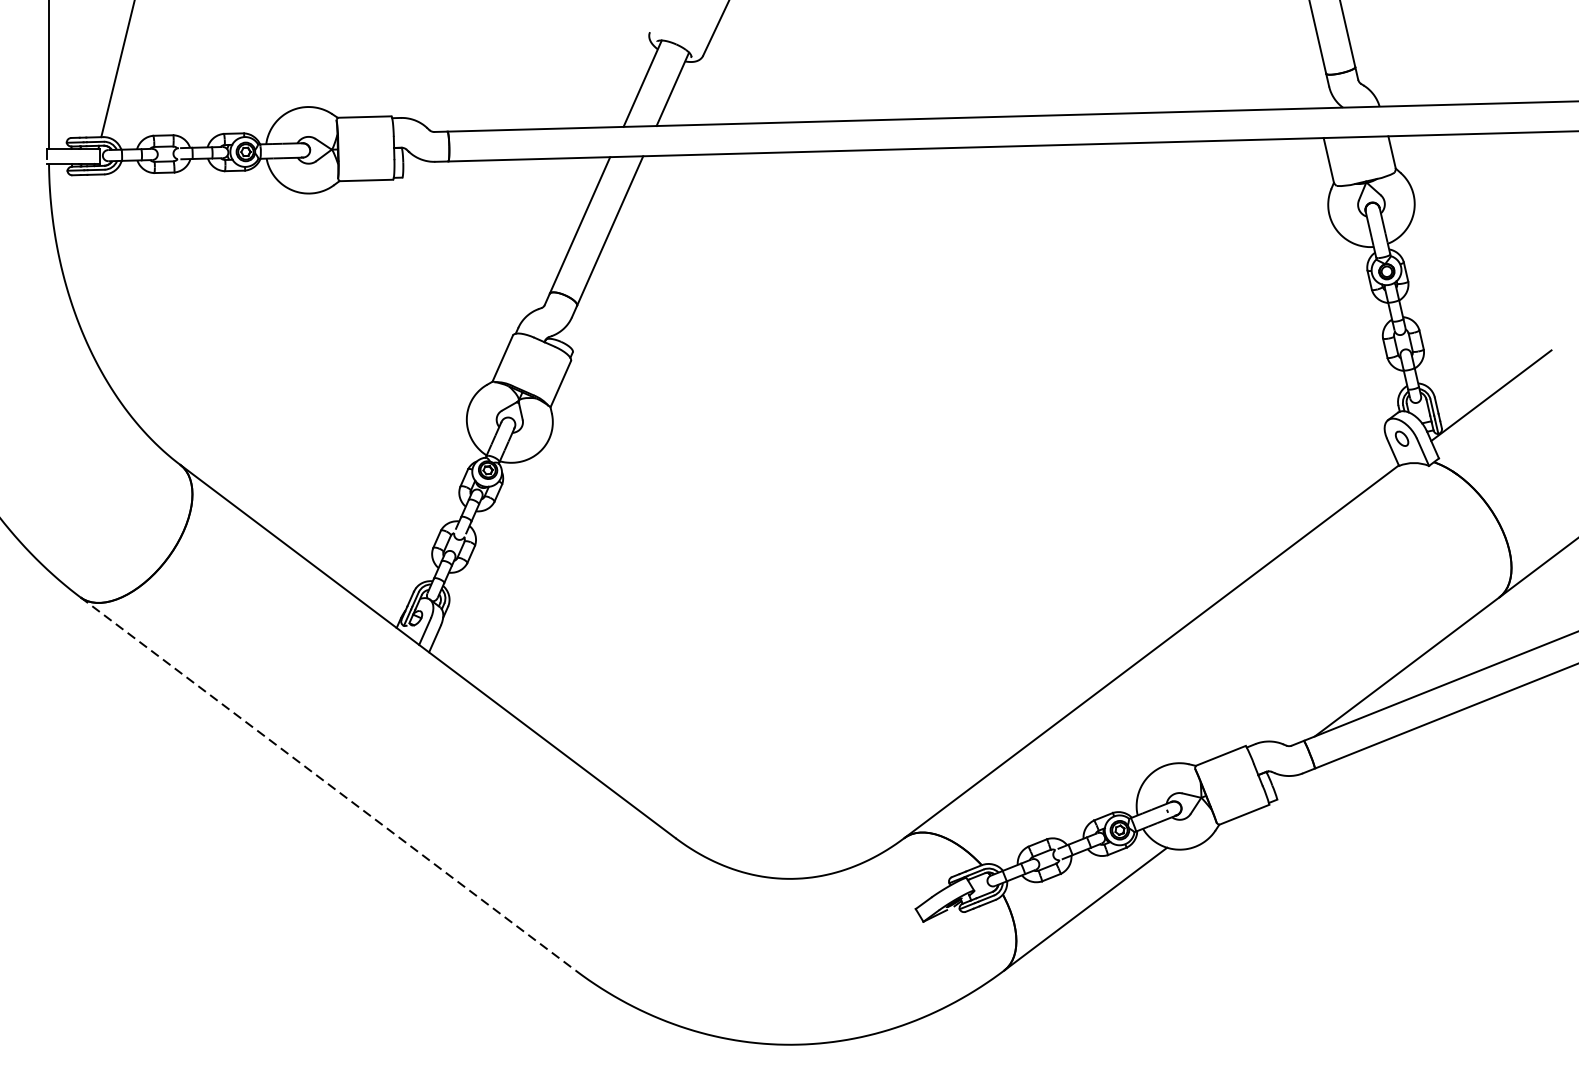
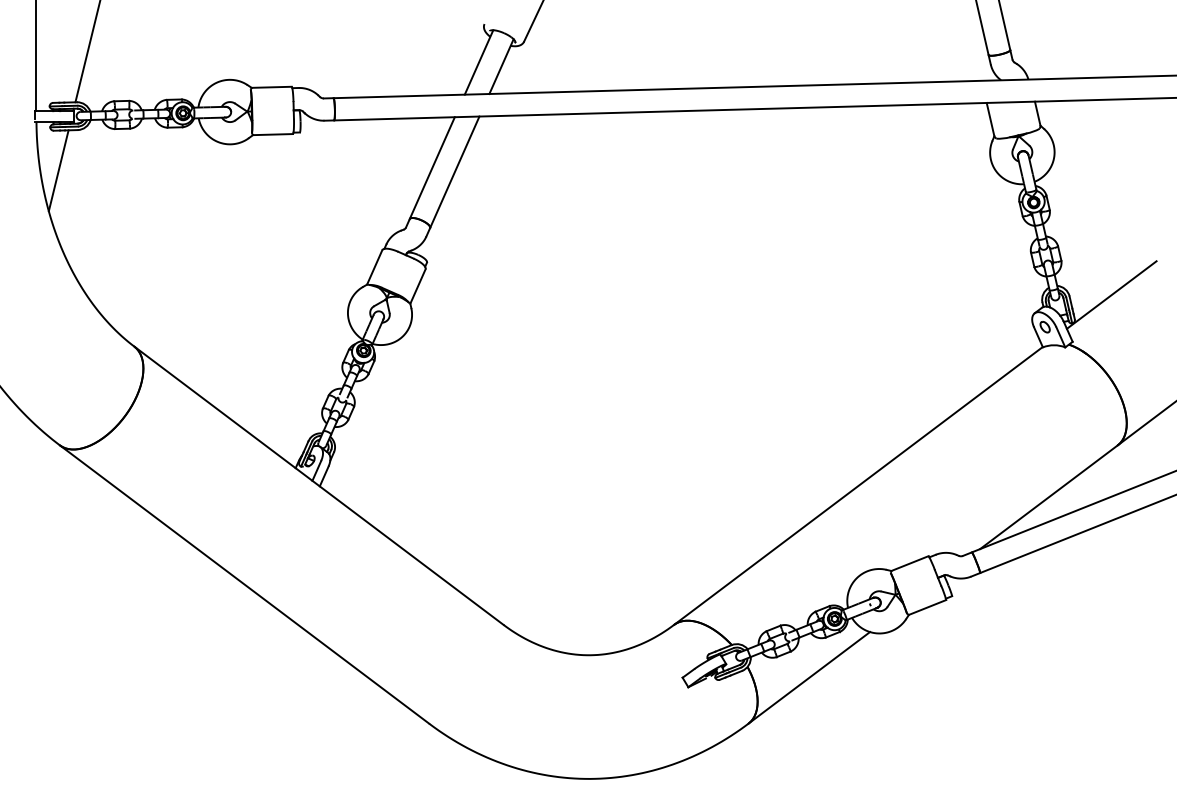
line: (78, 228) -> (58, 170), added
line: (328, 783) -> (244, 584), dashed -> solid

